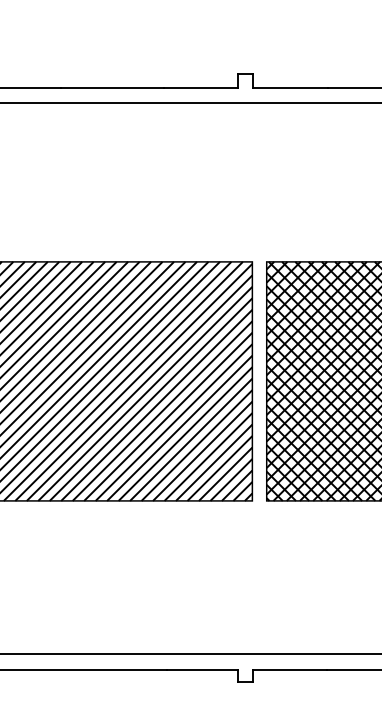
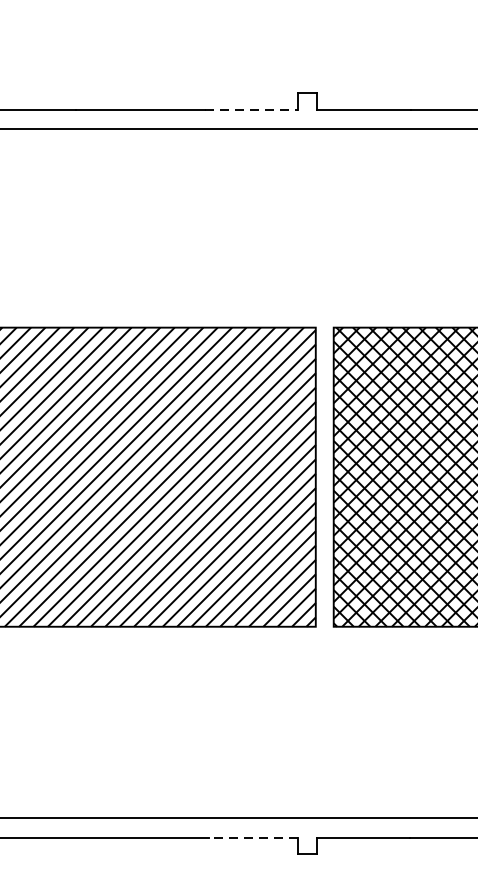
line: (201, 88) -> (252, 110), solid -> dashed
line: (202, 669) -> (253, 837), solid -> dashed

